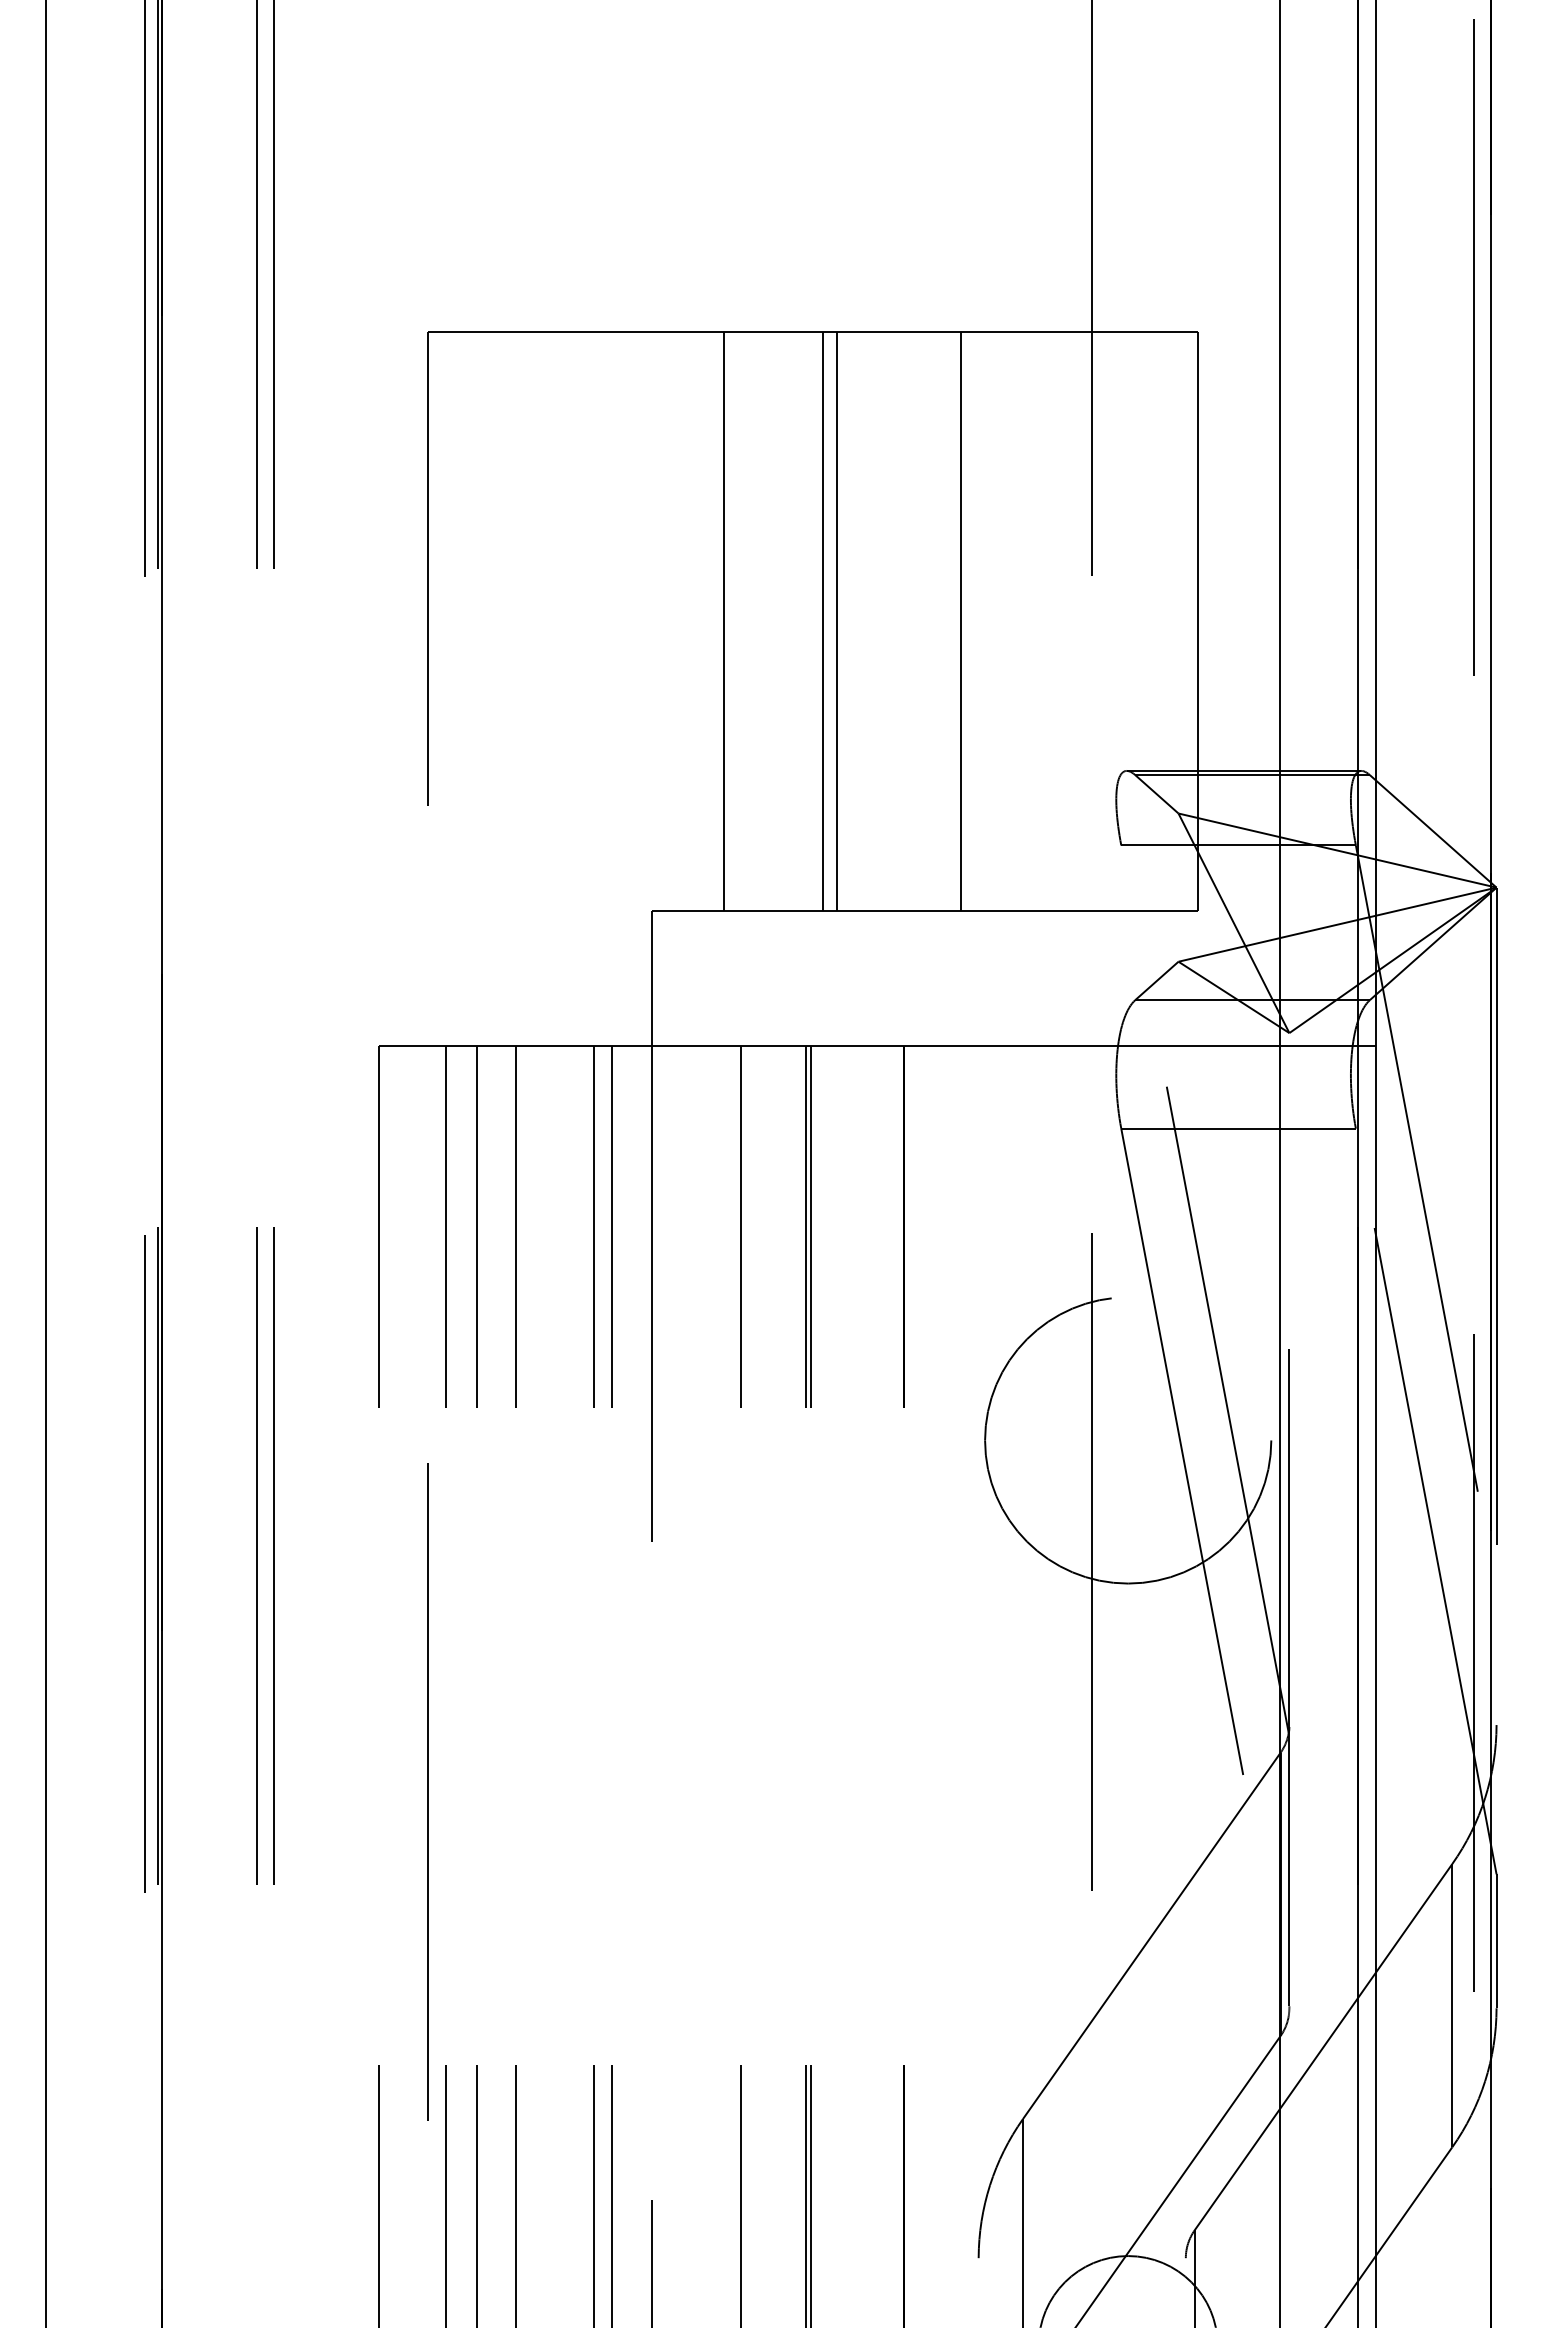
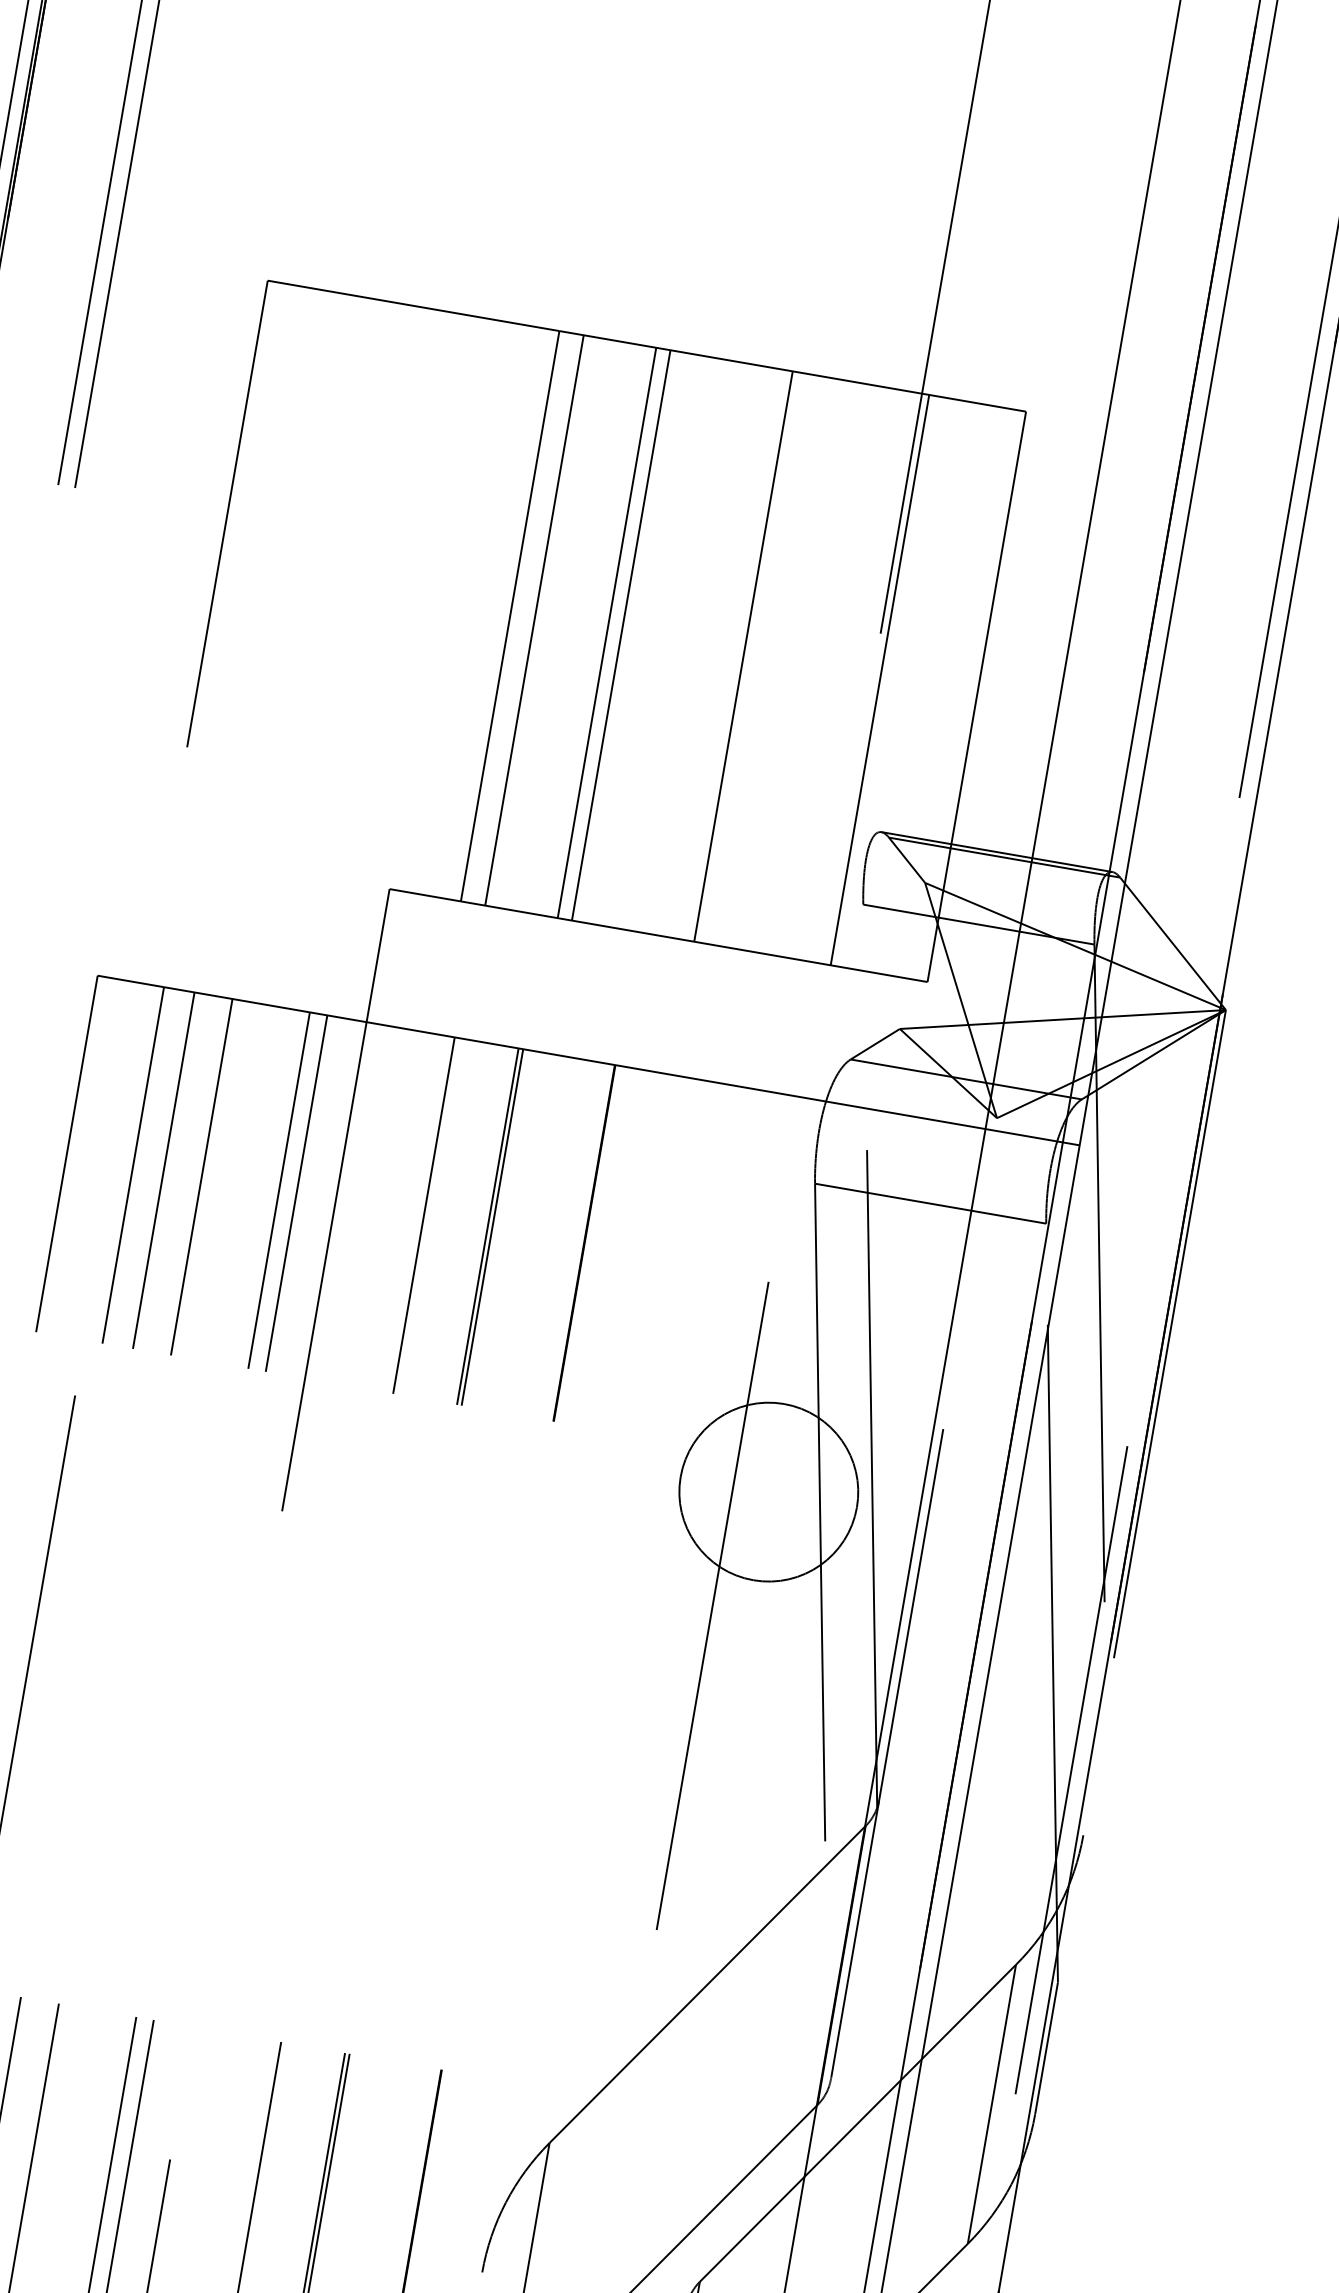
line: (748, 620) -> (534, 619), added
line: (1099, 620) -> (880, 679), added
circle: (1127, 1440) -> (768, 1492), size x0.62

